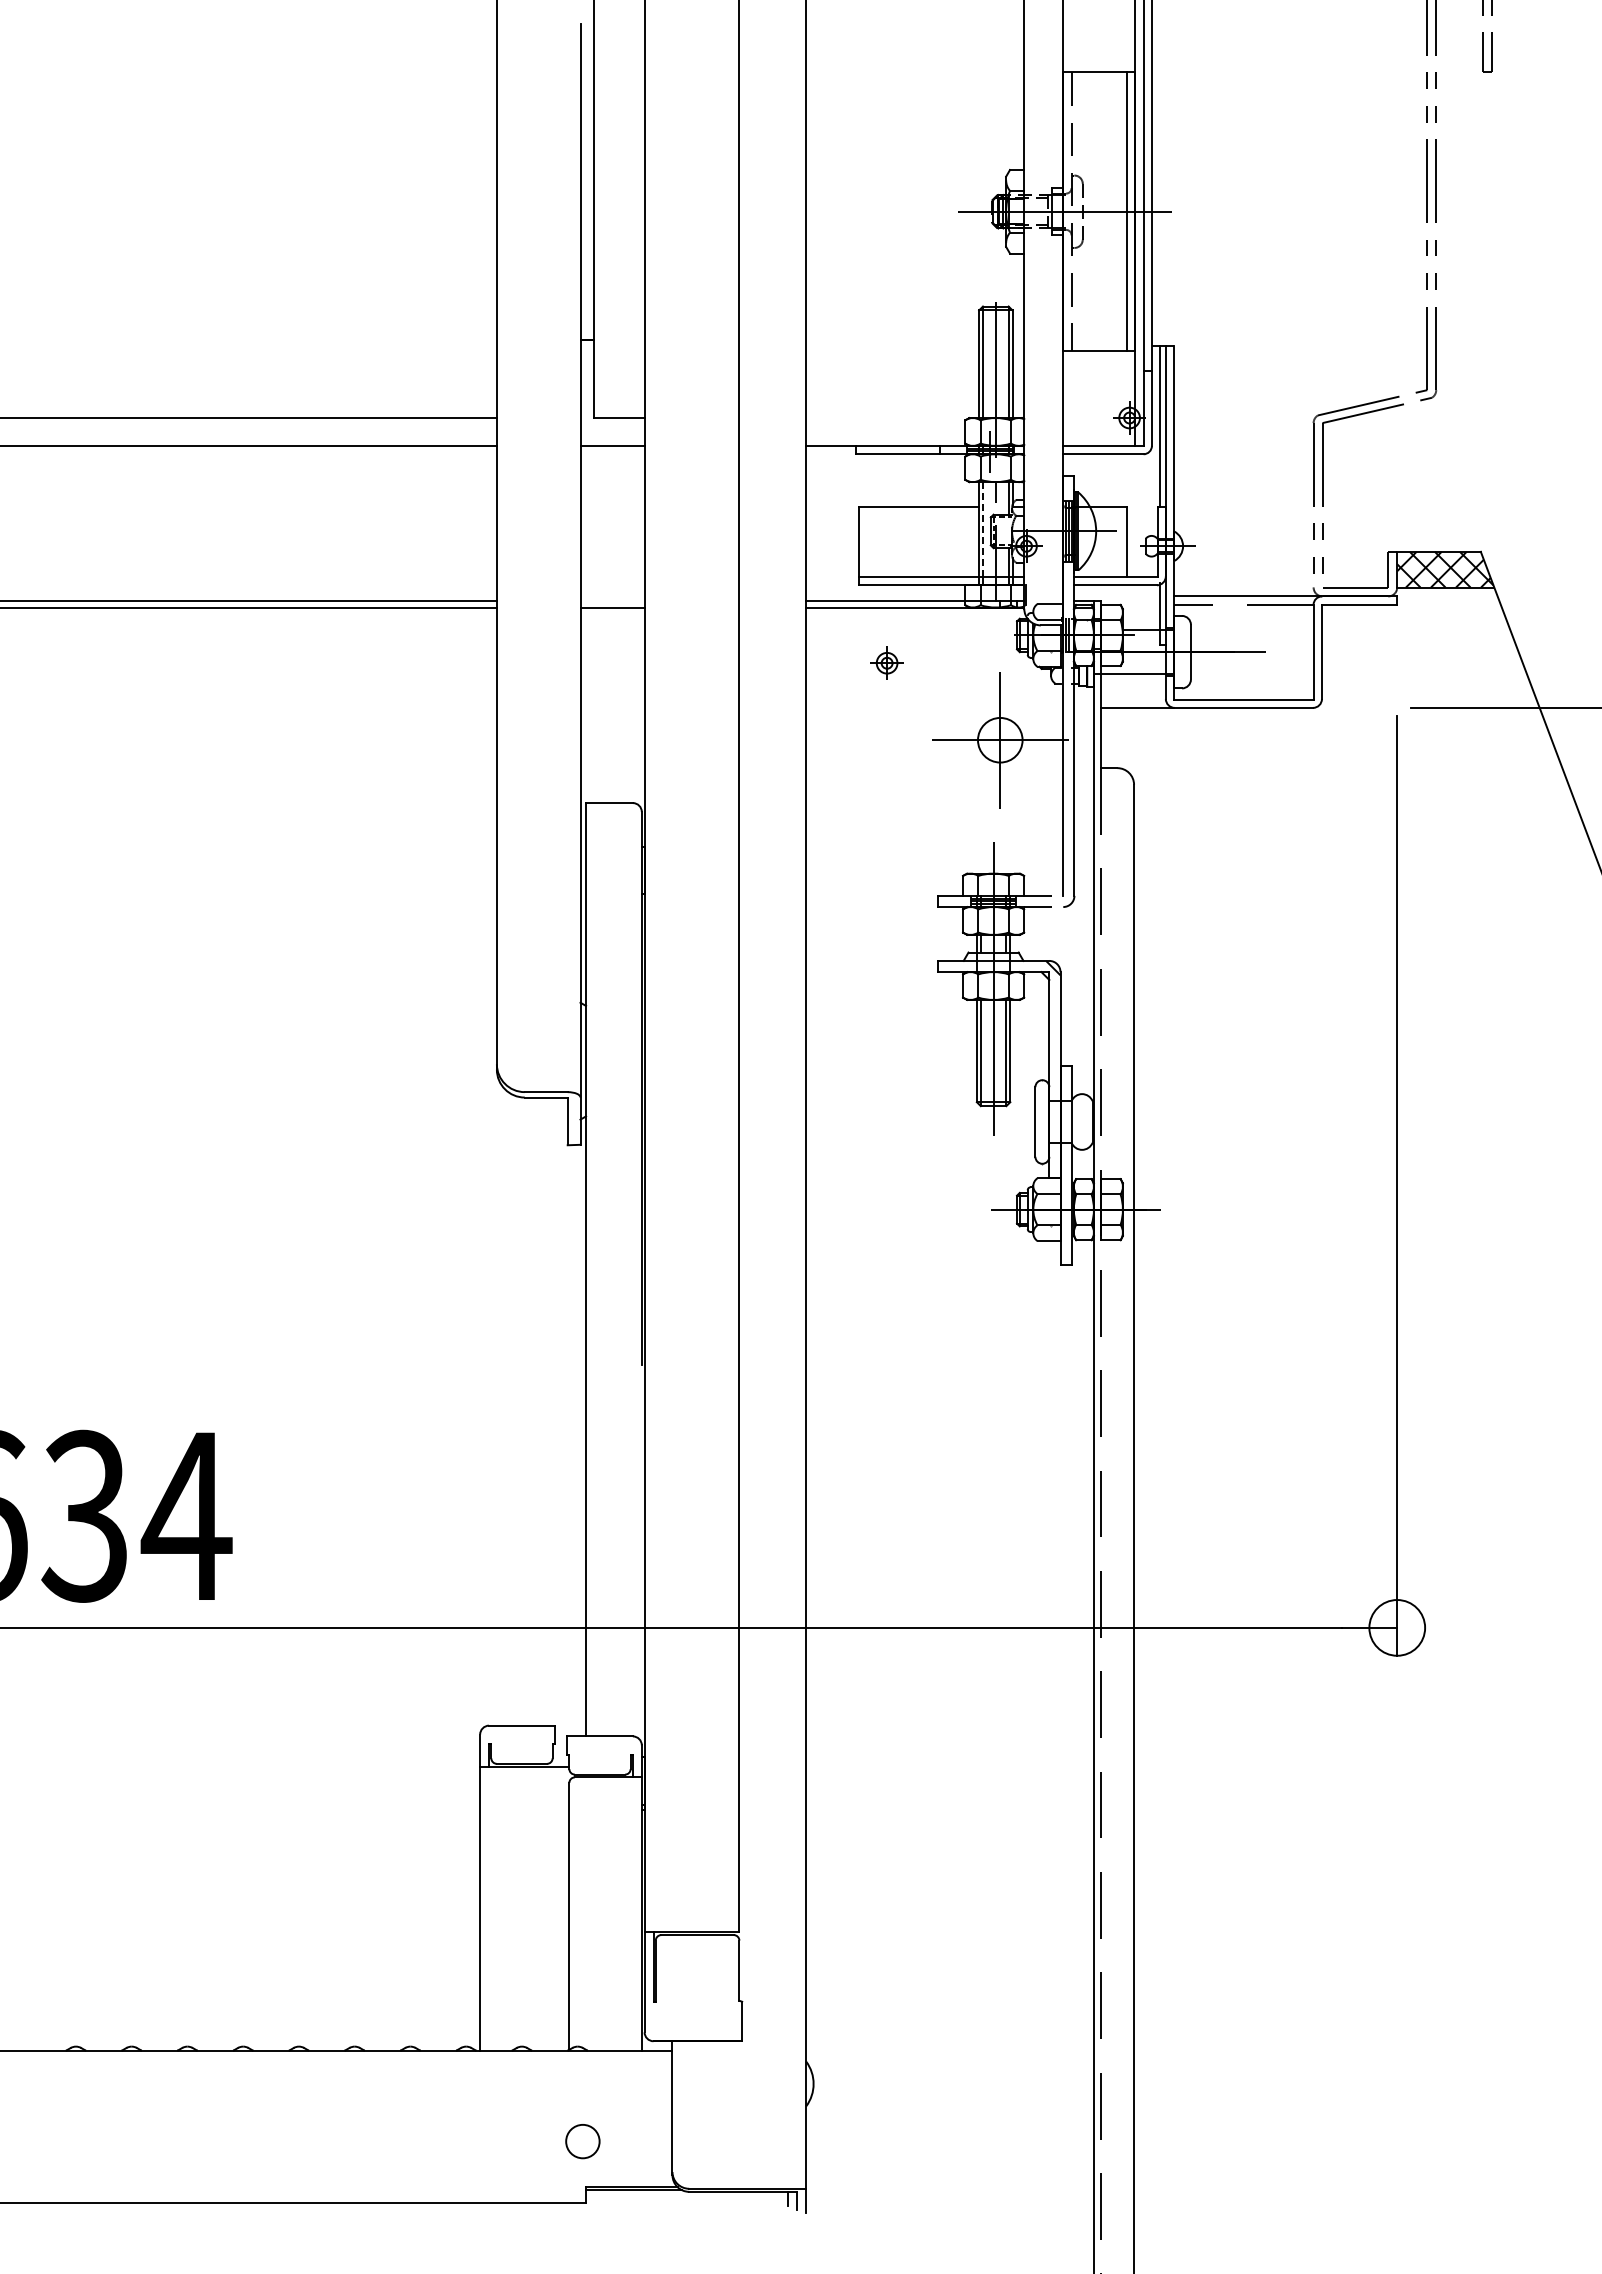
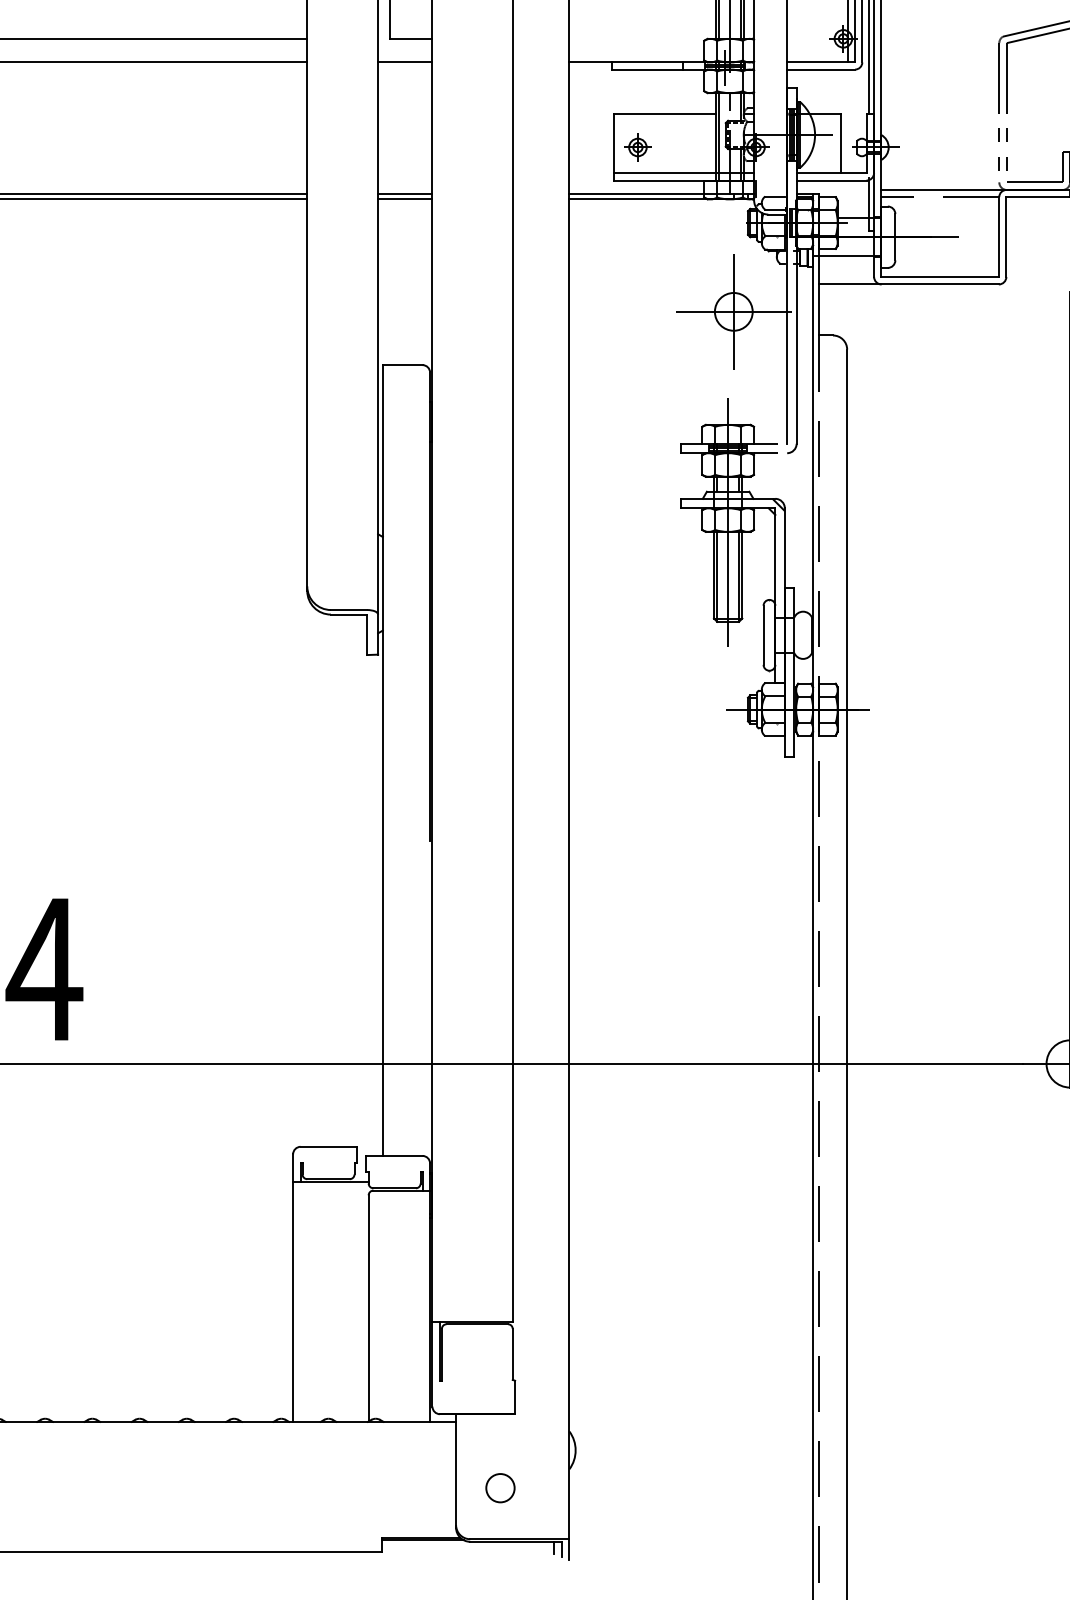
line: (983, 529) -> (719, 133), dashed -> solid
line: (612, 600) -> (405, 193), added
part: (886, 662) -> (637, 146), moved
circle: (582, 2141) -> (500, 1488), moved

